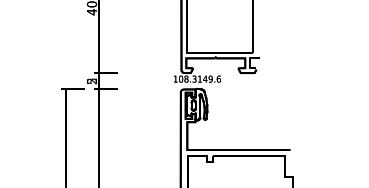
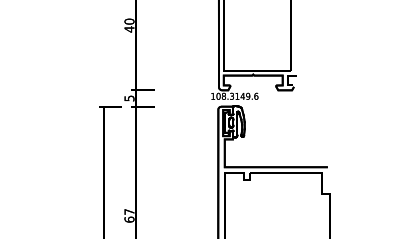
text: (92, 81) -> (129, 98), 2 -> 5

